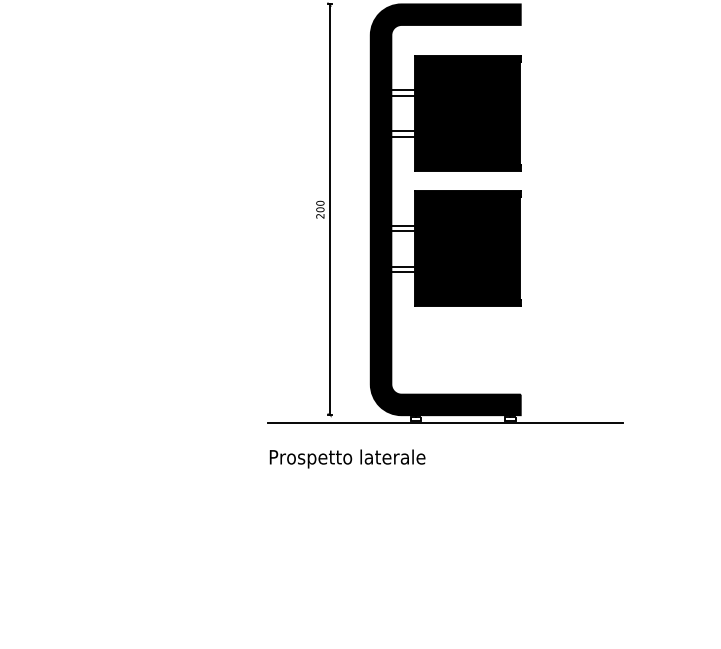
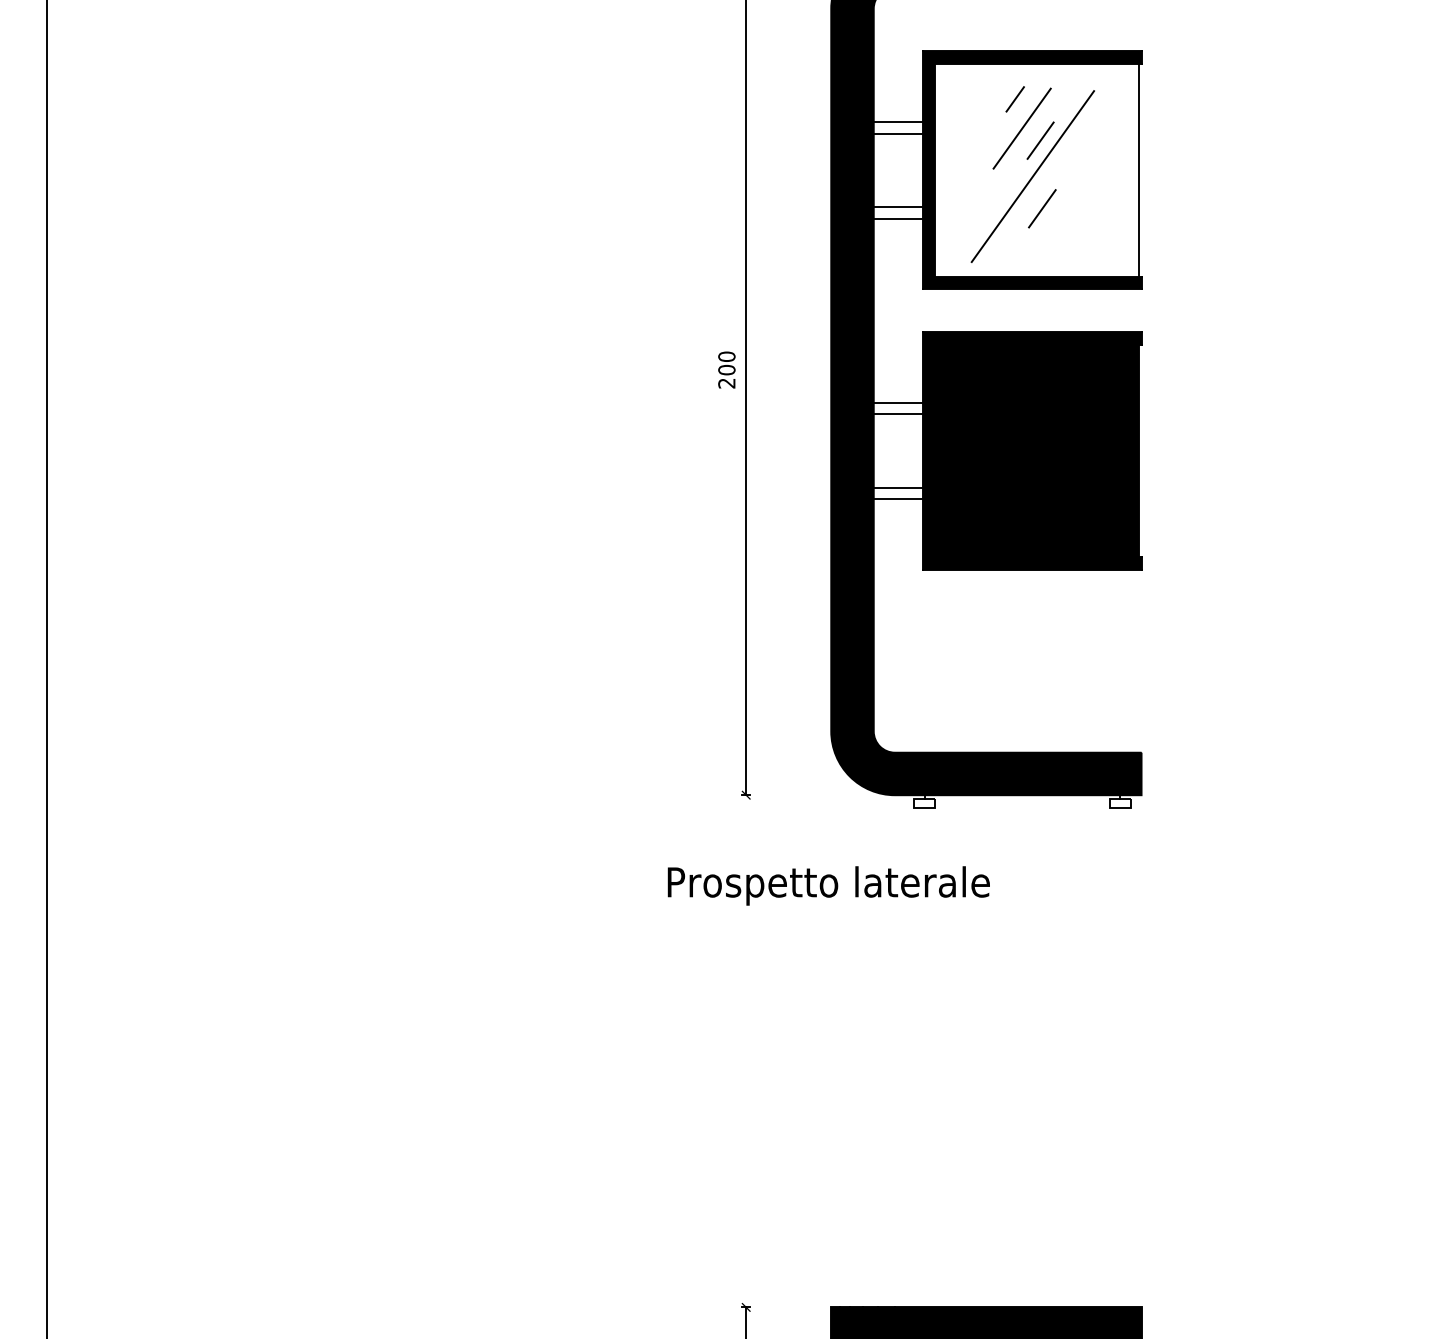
fill: (470, 112) -> (1037, 168), removed
line: (445, 423) -> (985, 812), removed
text: (347, 458) -> (828, 884), moved

